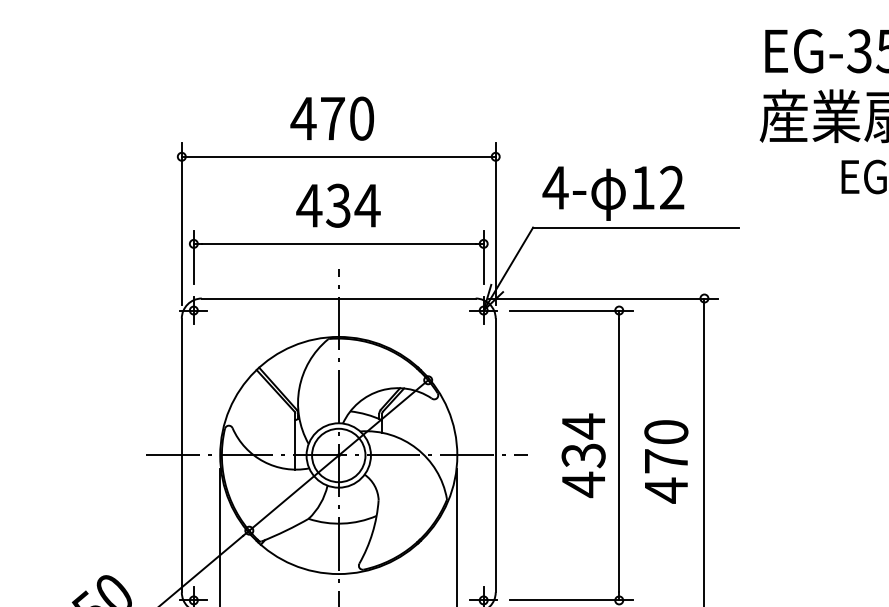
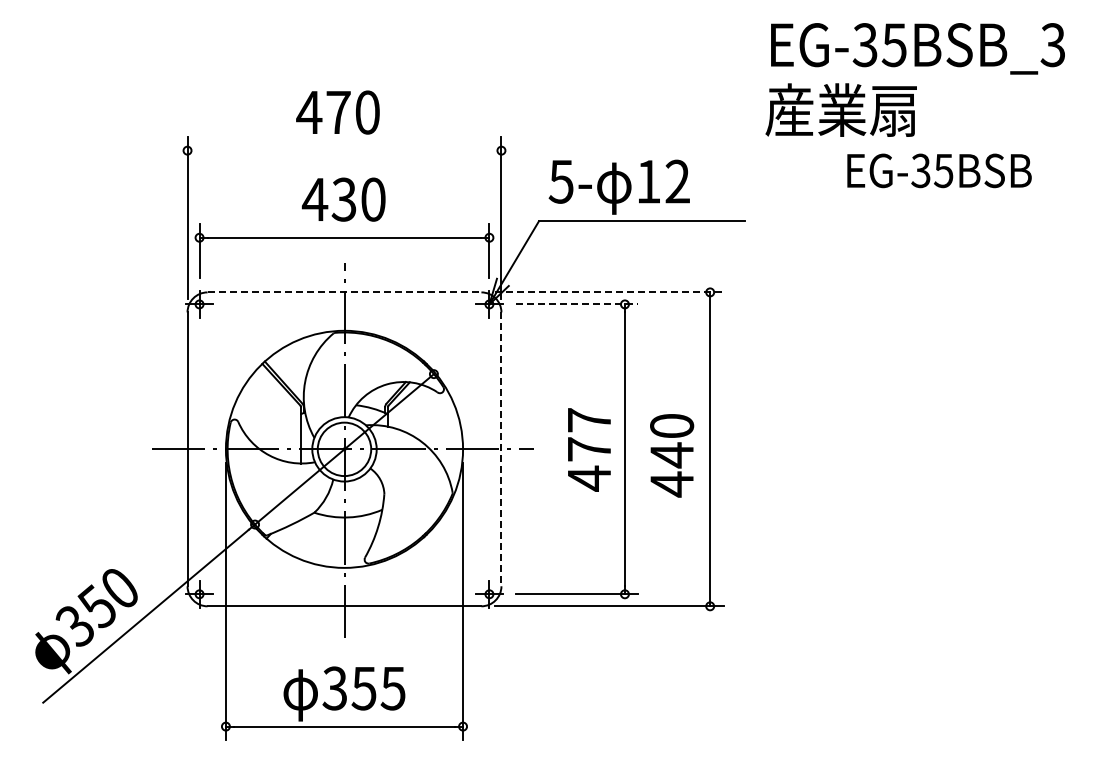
line: (338, 156) -> (344, 150), removed
text: (555, 187) -> (561, 181), 4- -> 5-
text: (367, 205) -> (373, 199), 434 -> 430
line: (338, 298) -> (344, 292), solid -> dashed
line: (603, 298) -> (609, 292), solid -> dashed
line: (571, 310) -> (577, 304), solid -> dashed
text: (583, 440) -> (589, 434), 434 -> 477
line: (495, 455) -> (501, 449), solid -> dashed
text: (665, 461) -> (671, 455), 470 -> 440

